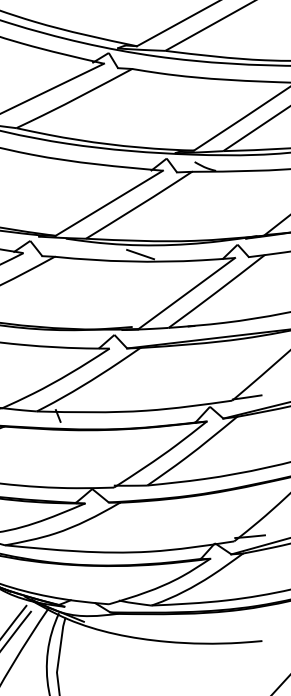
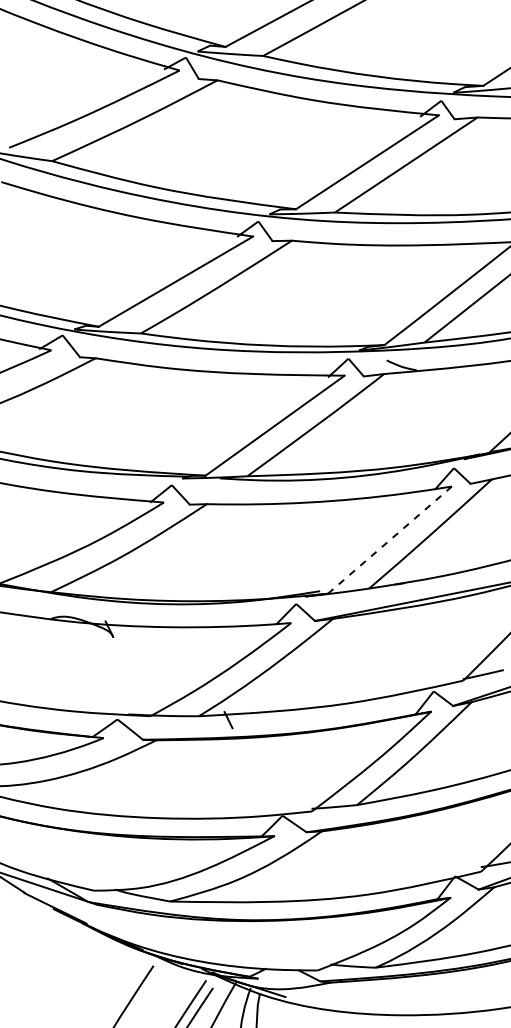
line: (140, 254) -> (322, 491), removed
line: (186, 293) -> (389, 540), solid -> dashed

